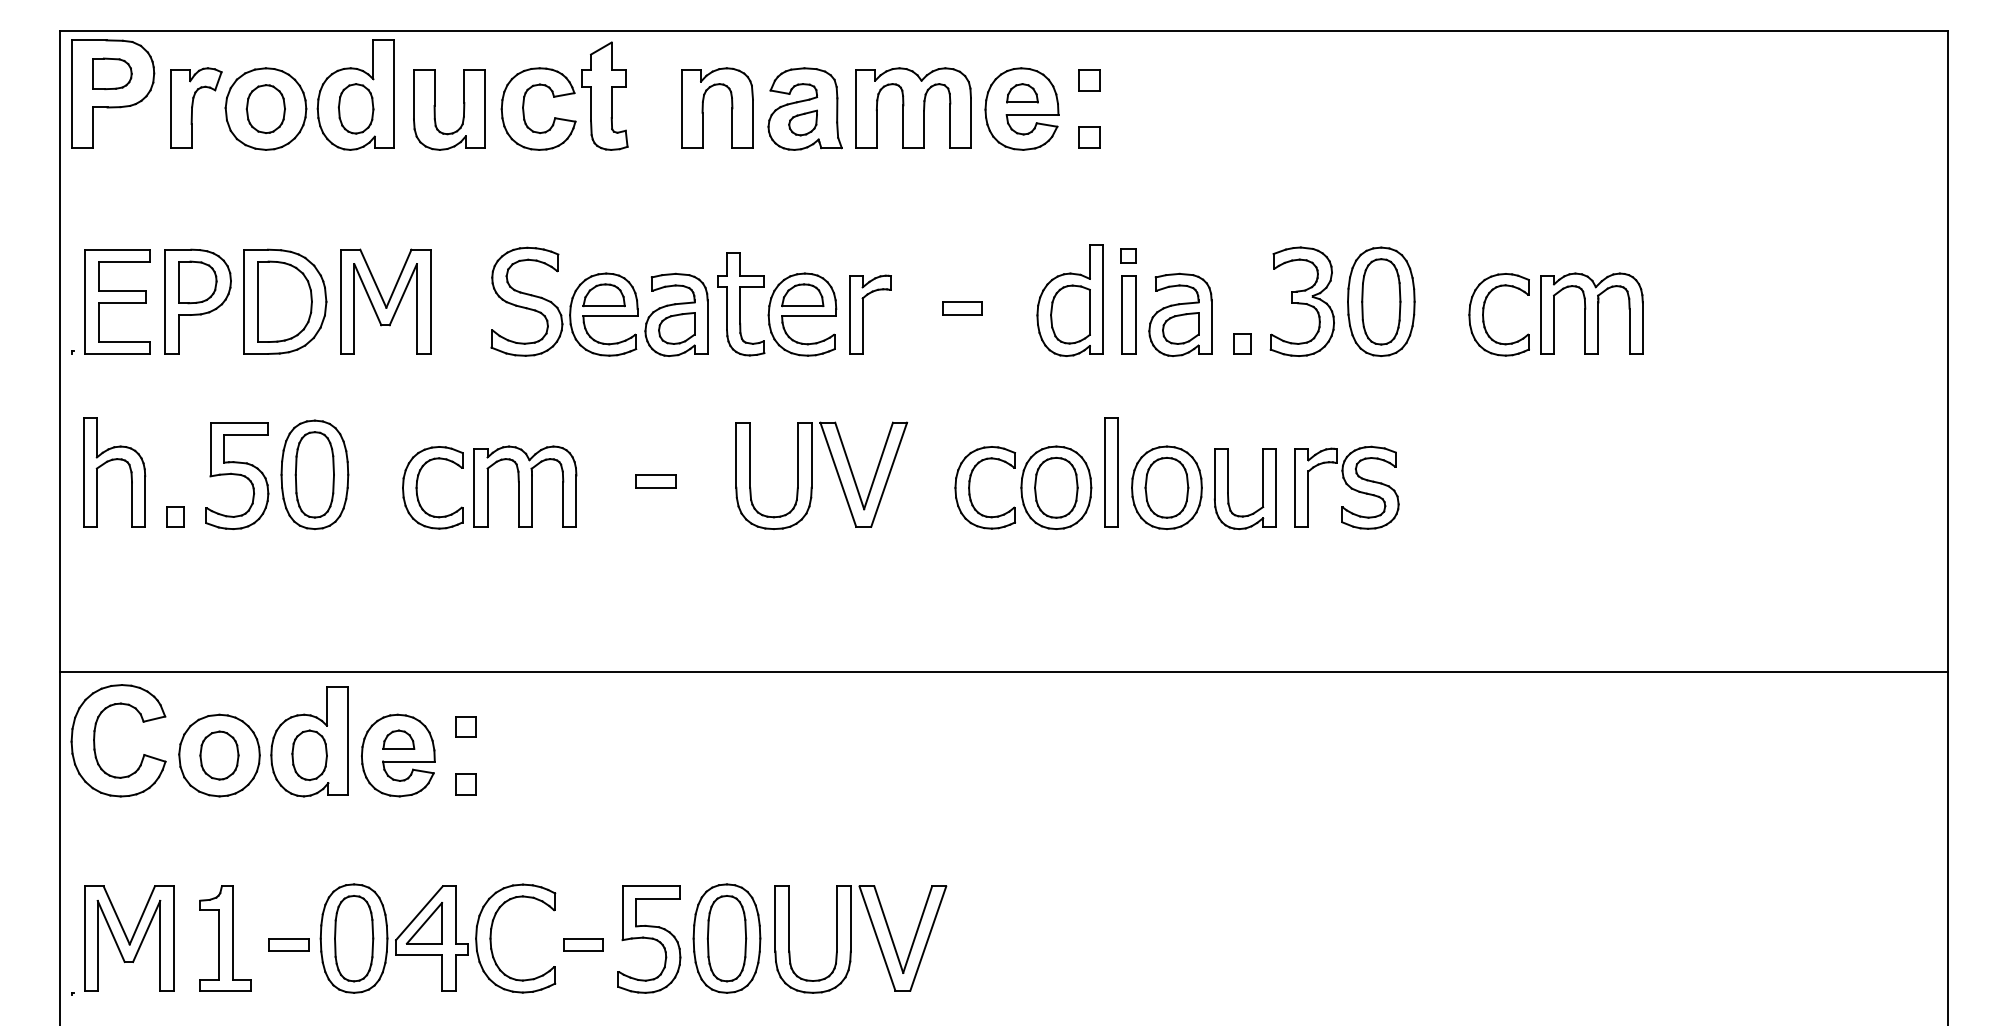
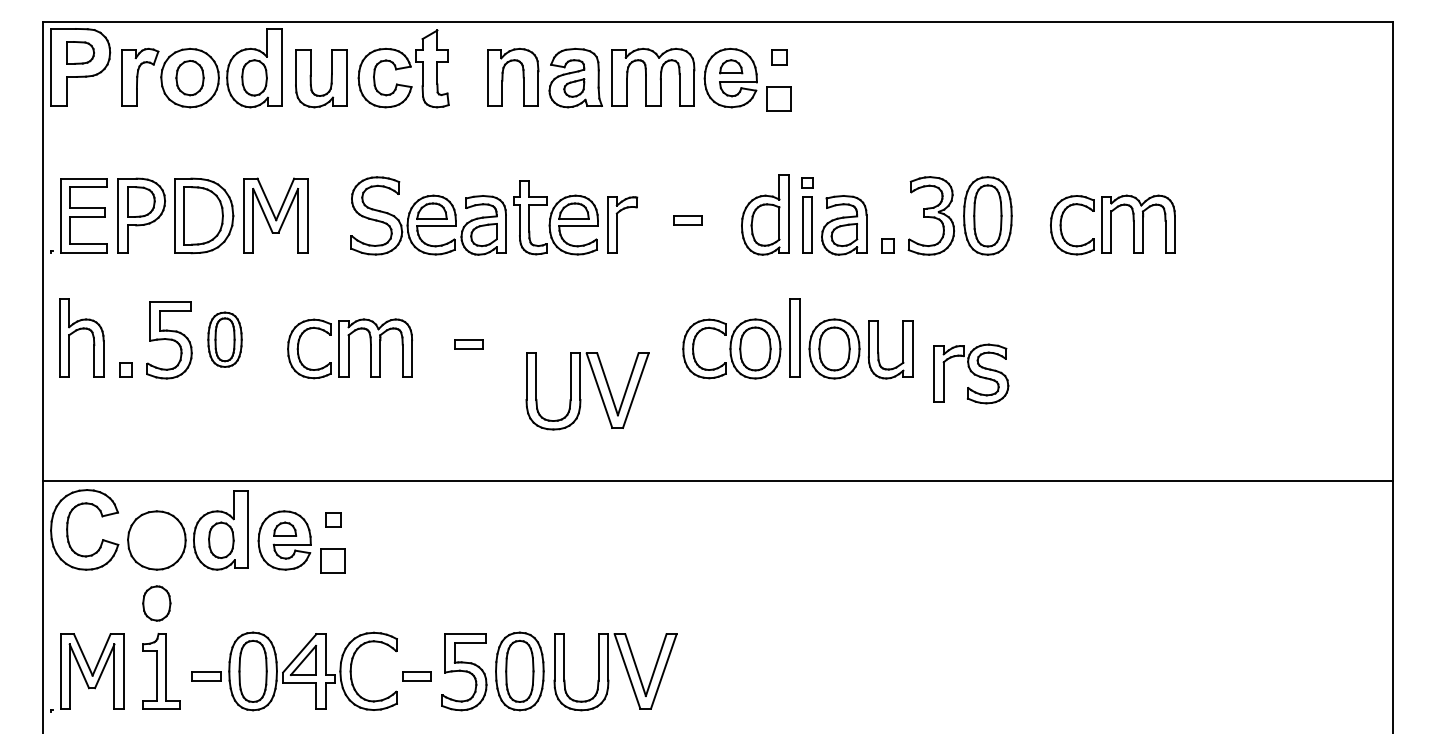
part: (1089, 137) -> (779, 98), size x1.6
part: (314, 474) -> (224, 339), size x0.7
part: (811, 475) -> (580, 391), moved
part: (1347, 487) -> (971, 373), moved
part: (219, 755) -> (156, 603), moved
part: (466, 783) -> (333, 560), size x1.6

